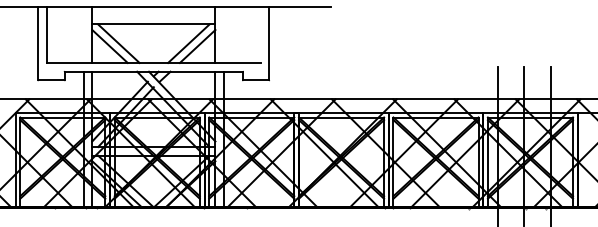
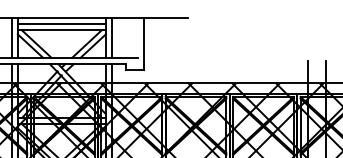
line: (153, 15) -> (61, 24), added
line: (83, 34) -> (11, 37), added
line: (224, 34) -> (112, 37), added

